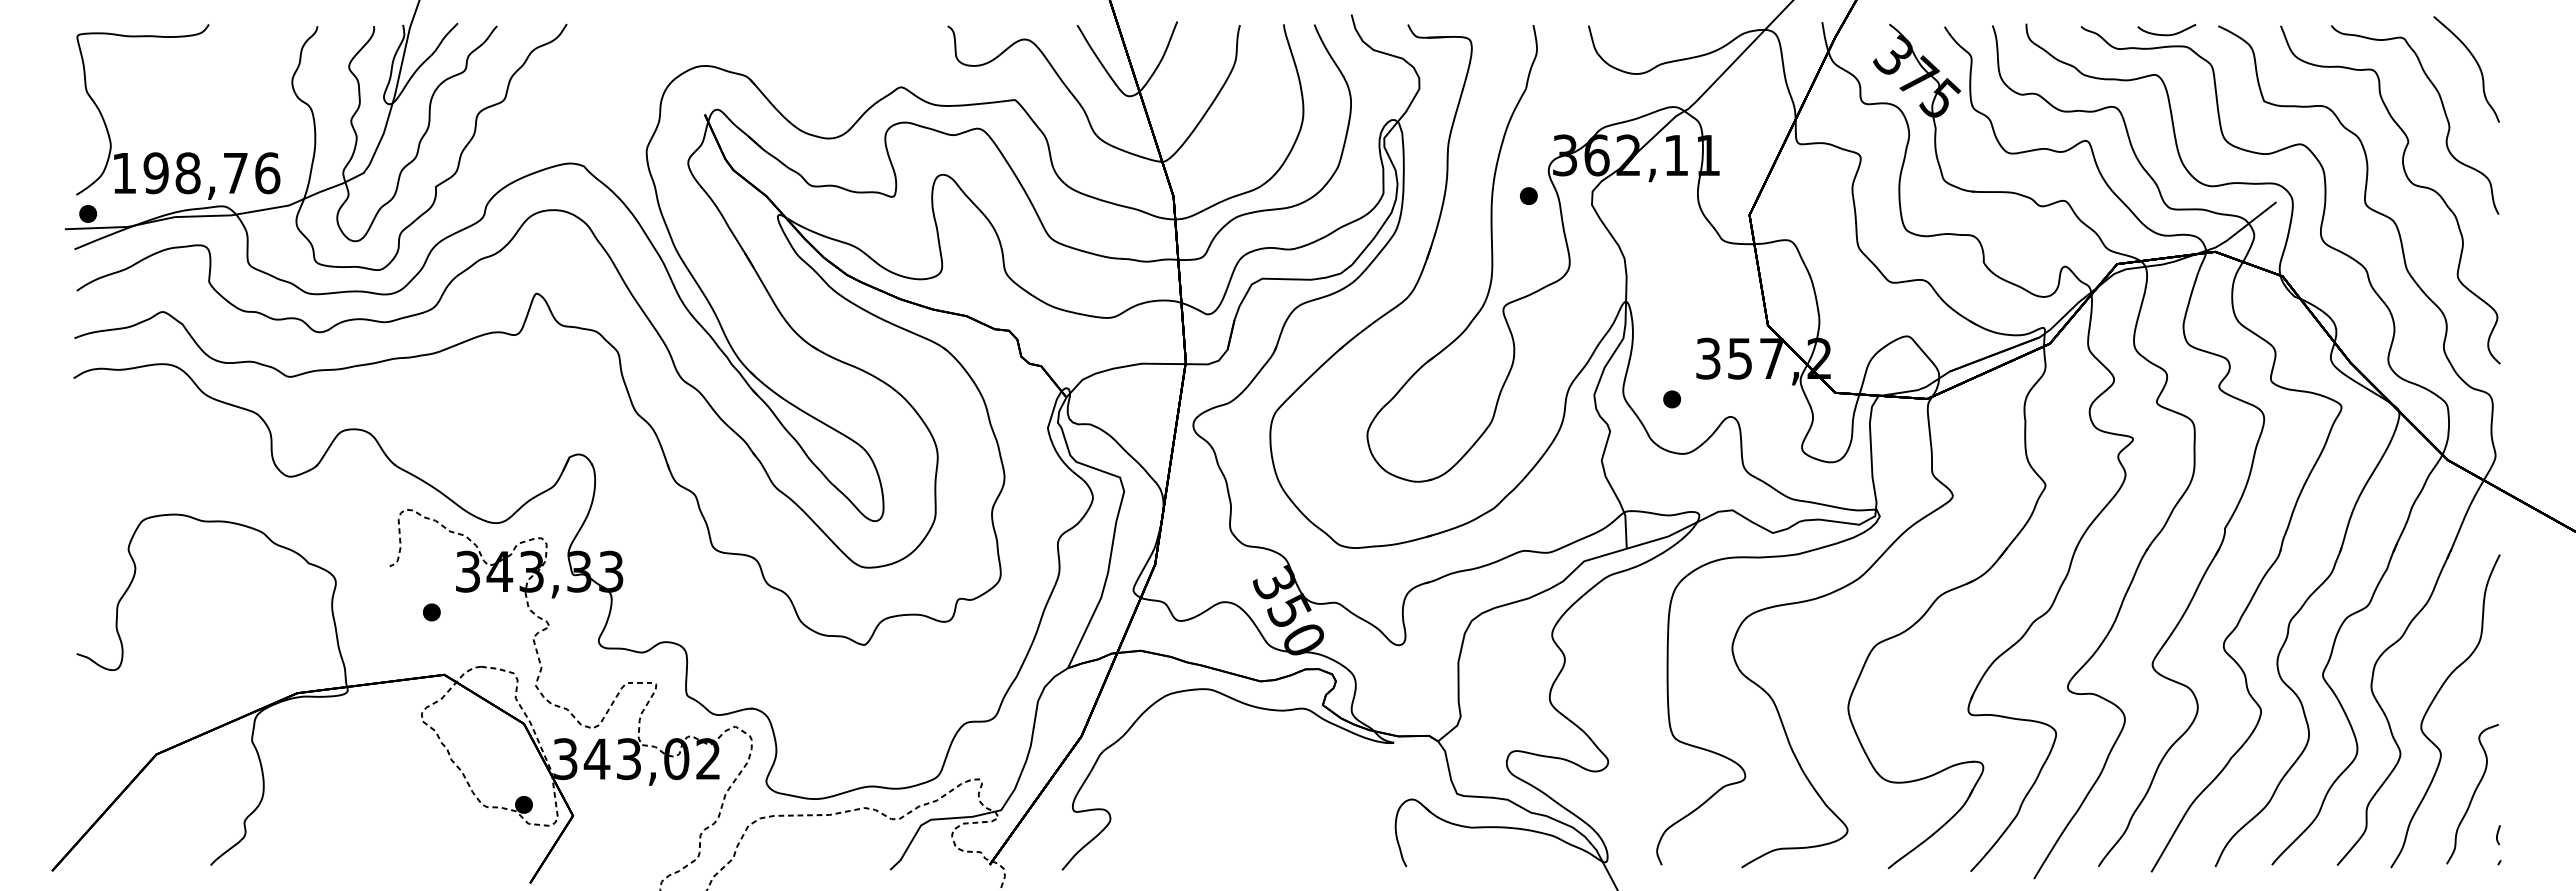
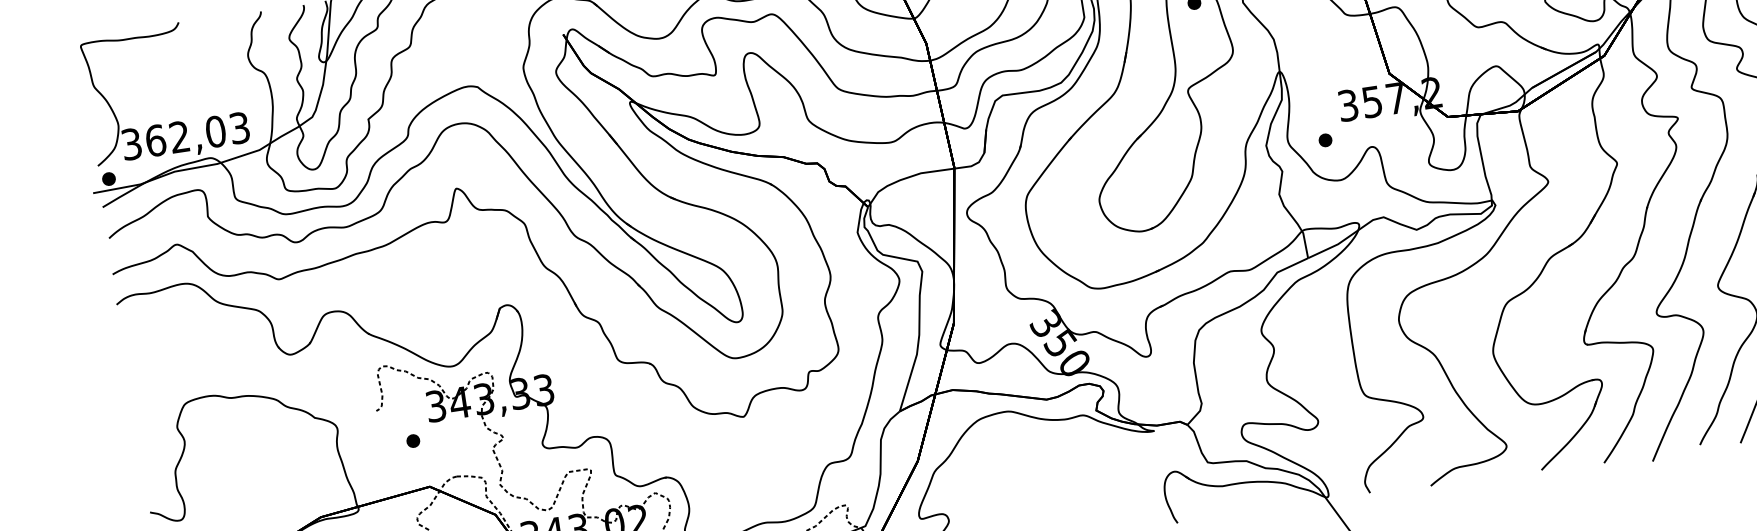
text: (196, 173) -> (186, 136), 198,76 -> 362,03

